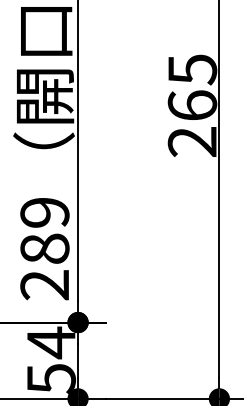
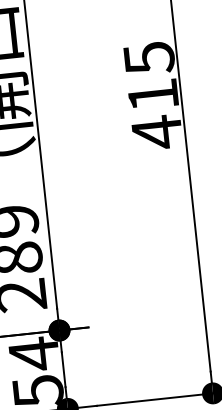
text: (192, 124) -> (155, 114), 265 -> 415

